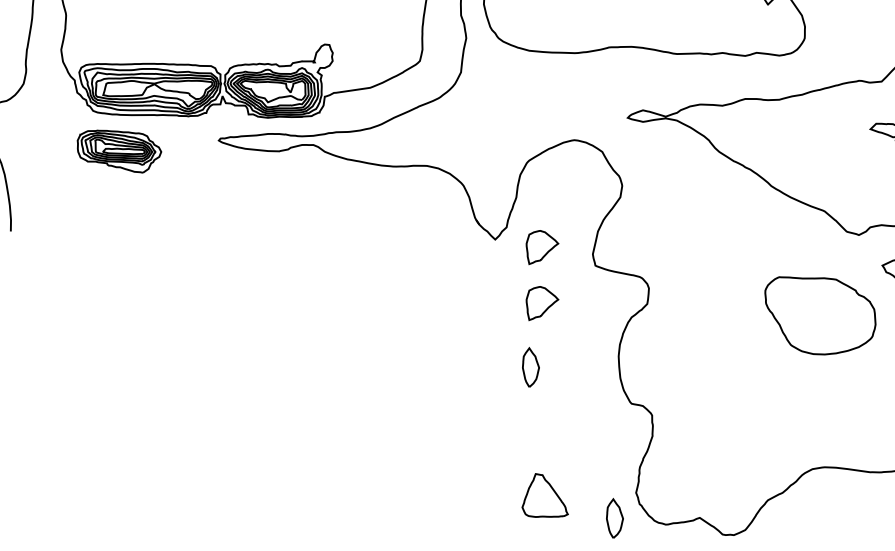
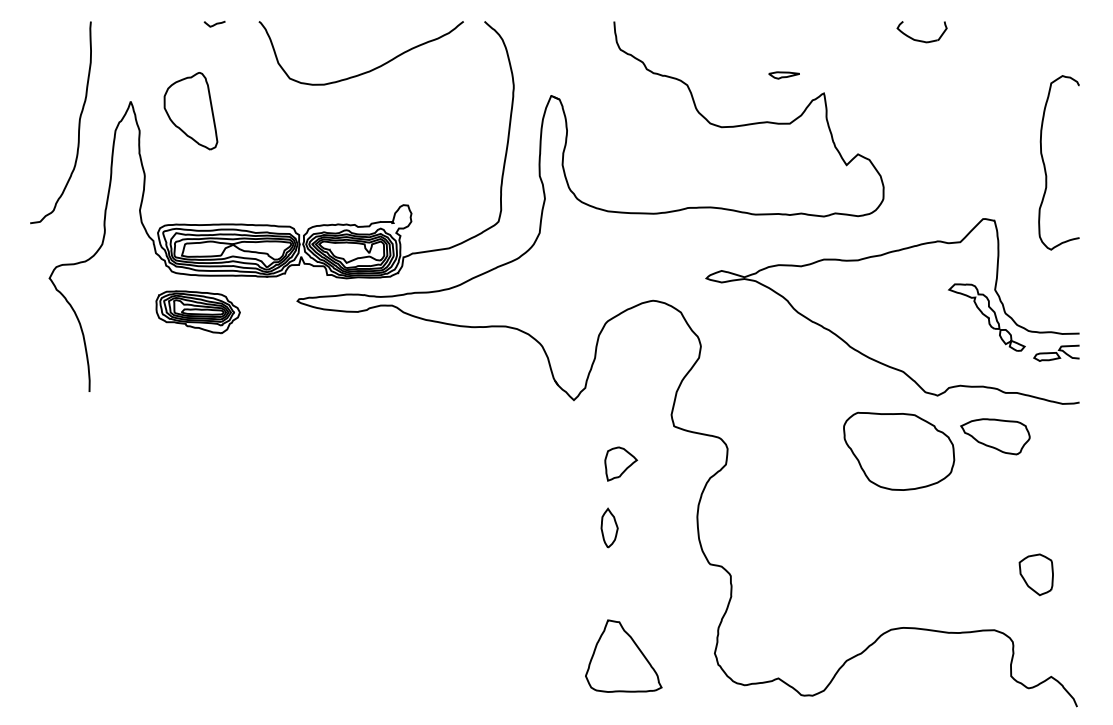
part: (542, 246) -> (621, 407), removed
part: (820, 314) -> (899, 450), moved
part: (544, 494) -> (623, 655), size x1.67
part: (614, 517) -> (693, 678), removed

